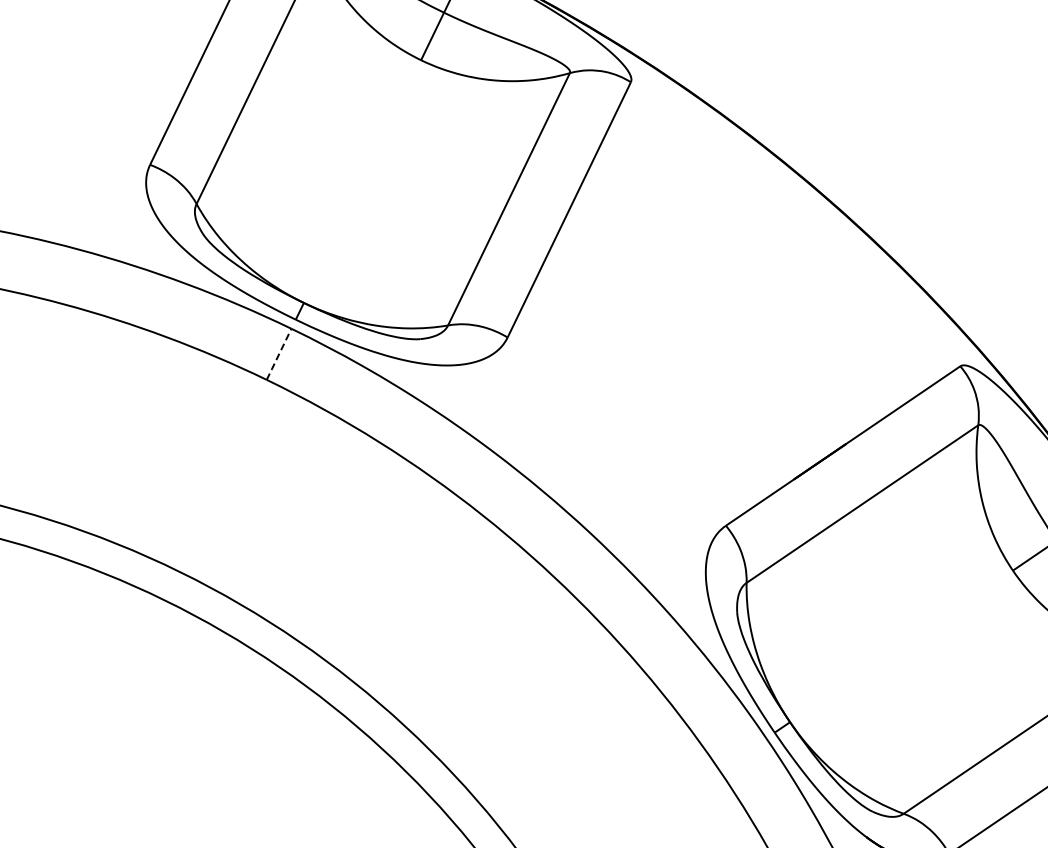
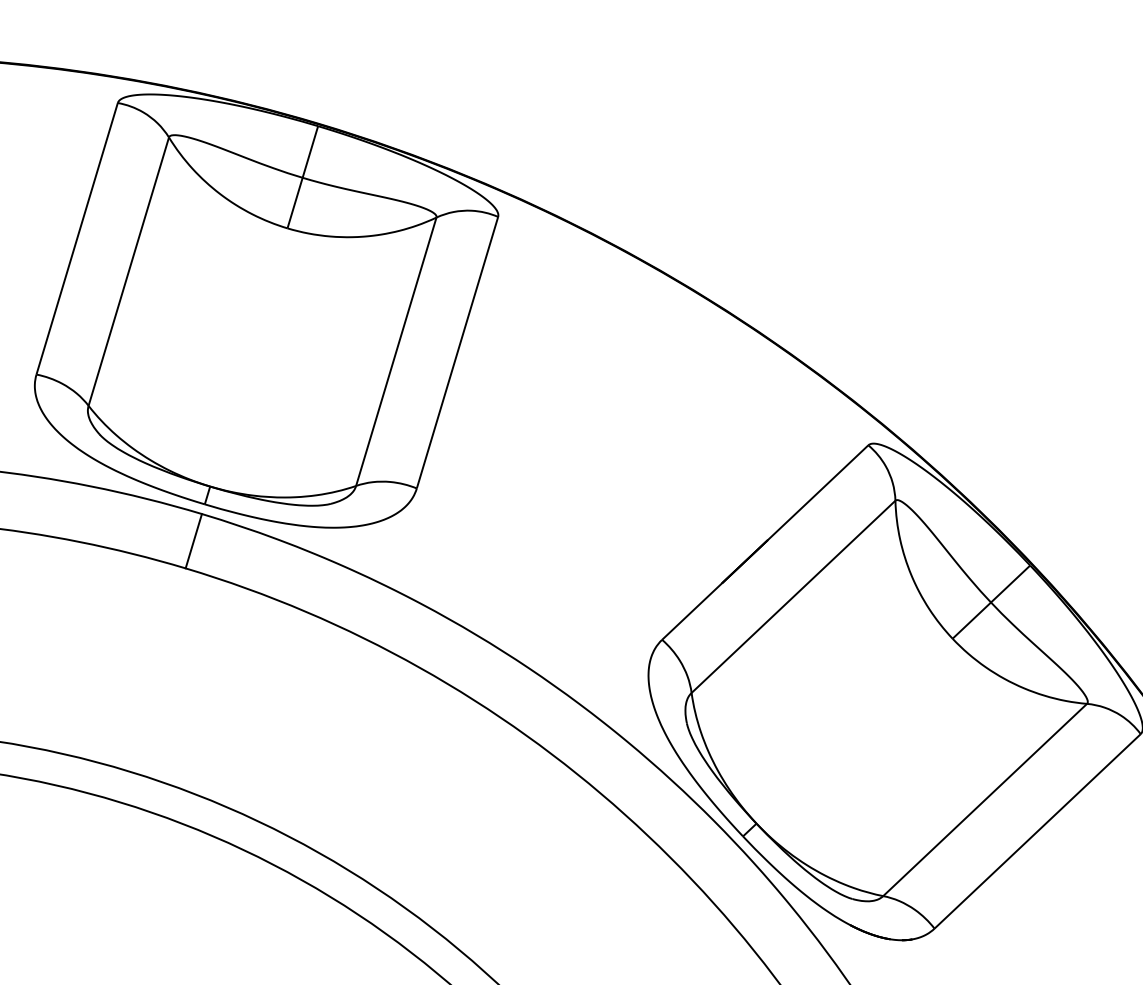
line: (278, 353) -> (193, 540), dashed -> solid

